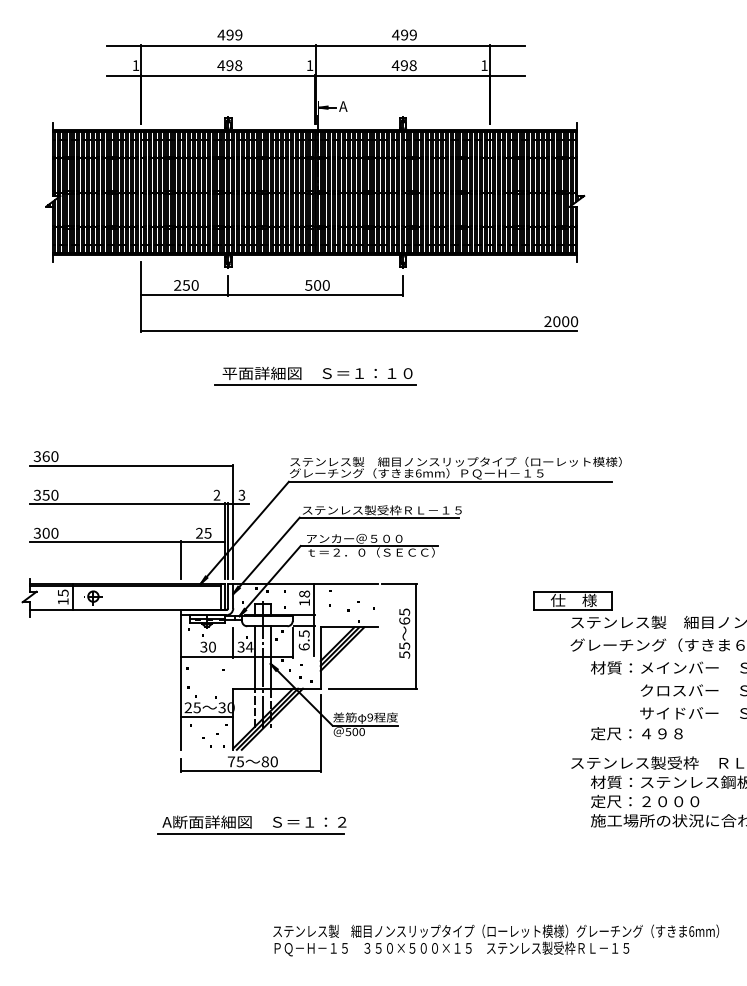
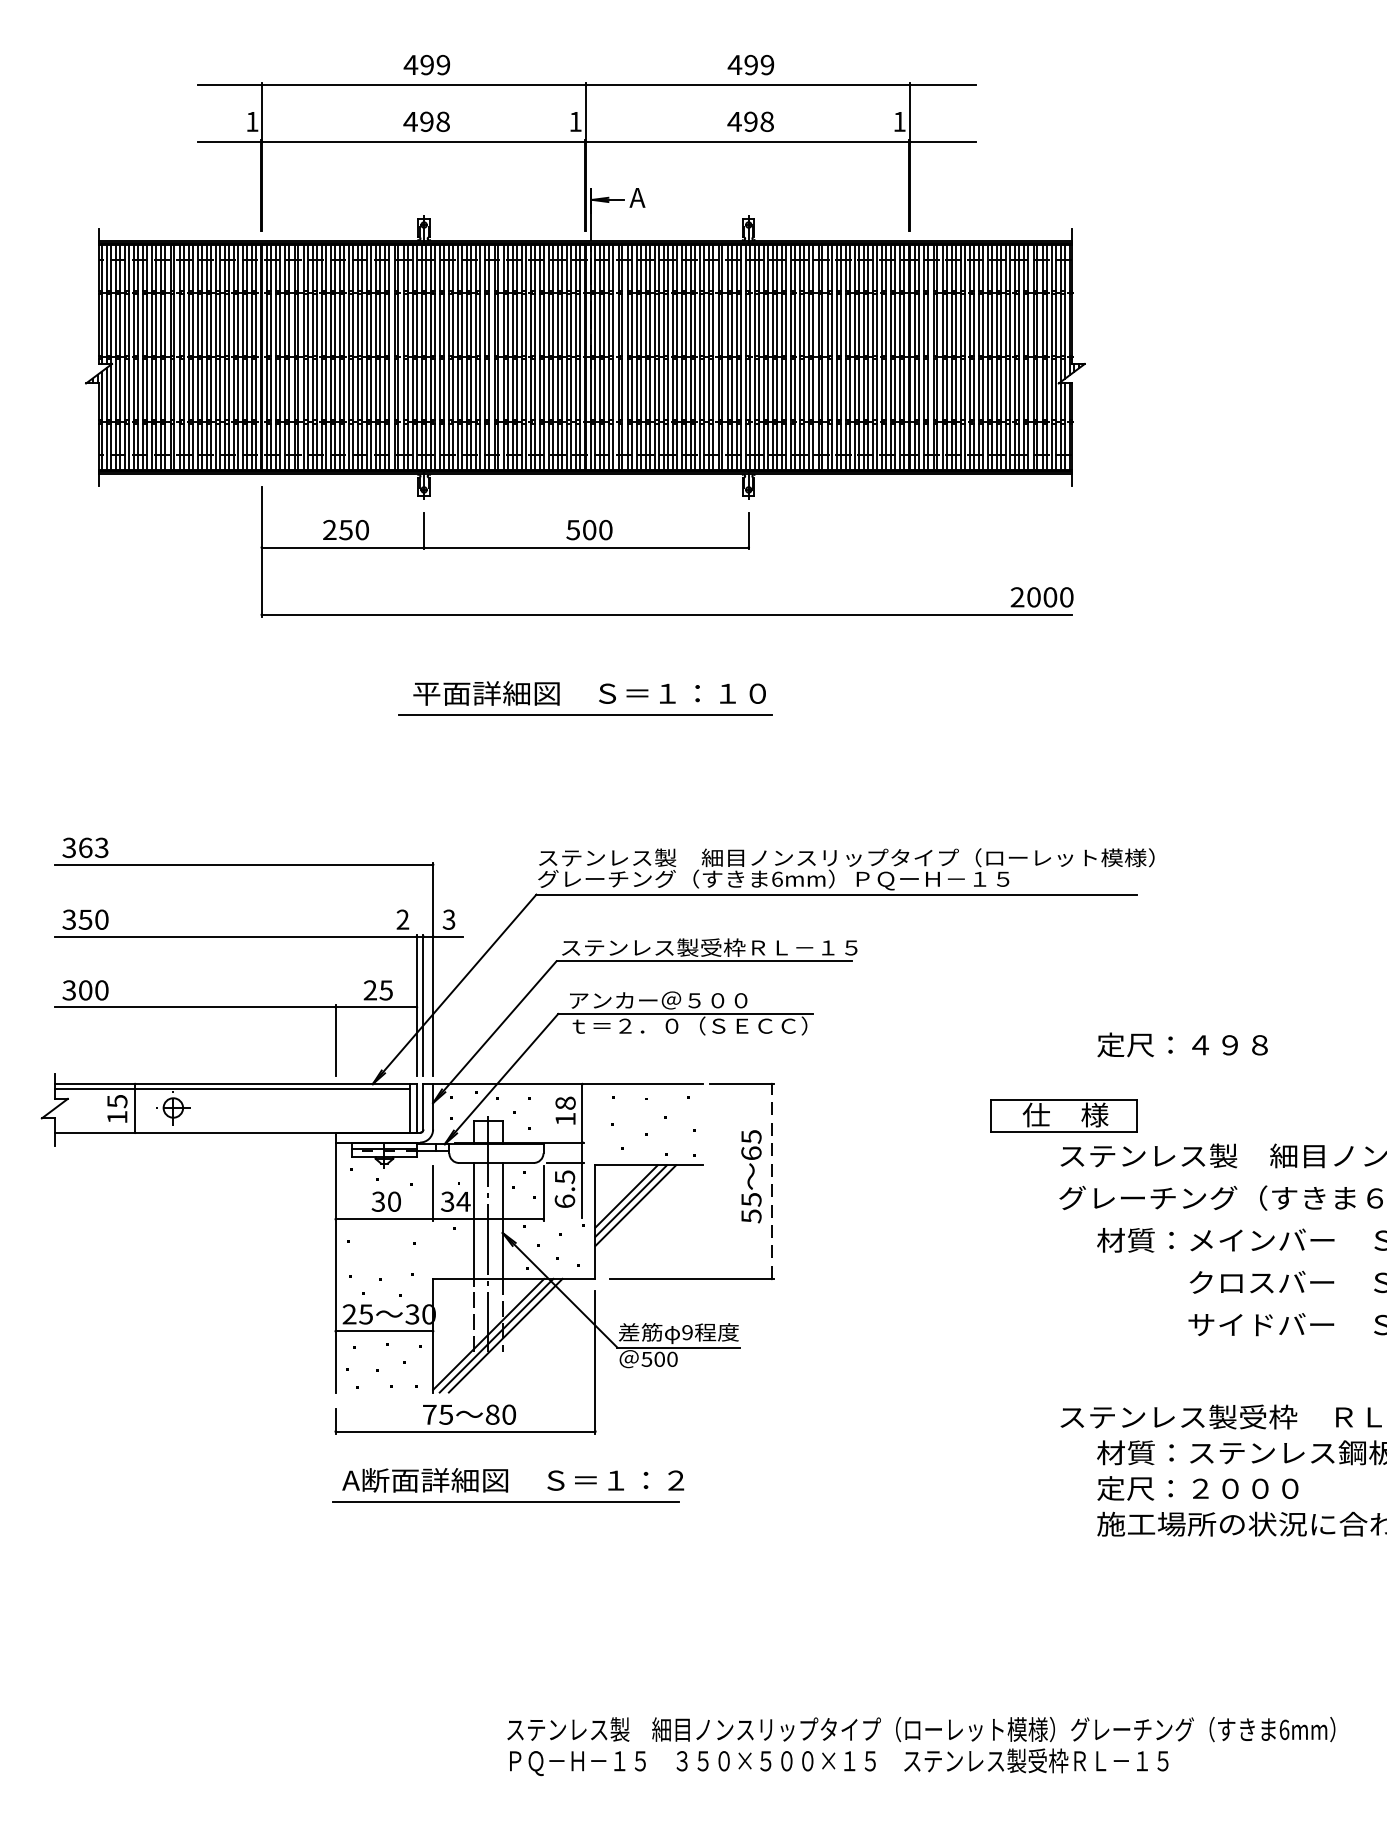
text: (54, 456) -> (101, 847), 360 -> 363
line: (415, 635) -> (771, 1180), solid -> dashed
text: (636, 733) -> (1181, 1044), moved
part: (251, 824) -> (507, 1484), moved

